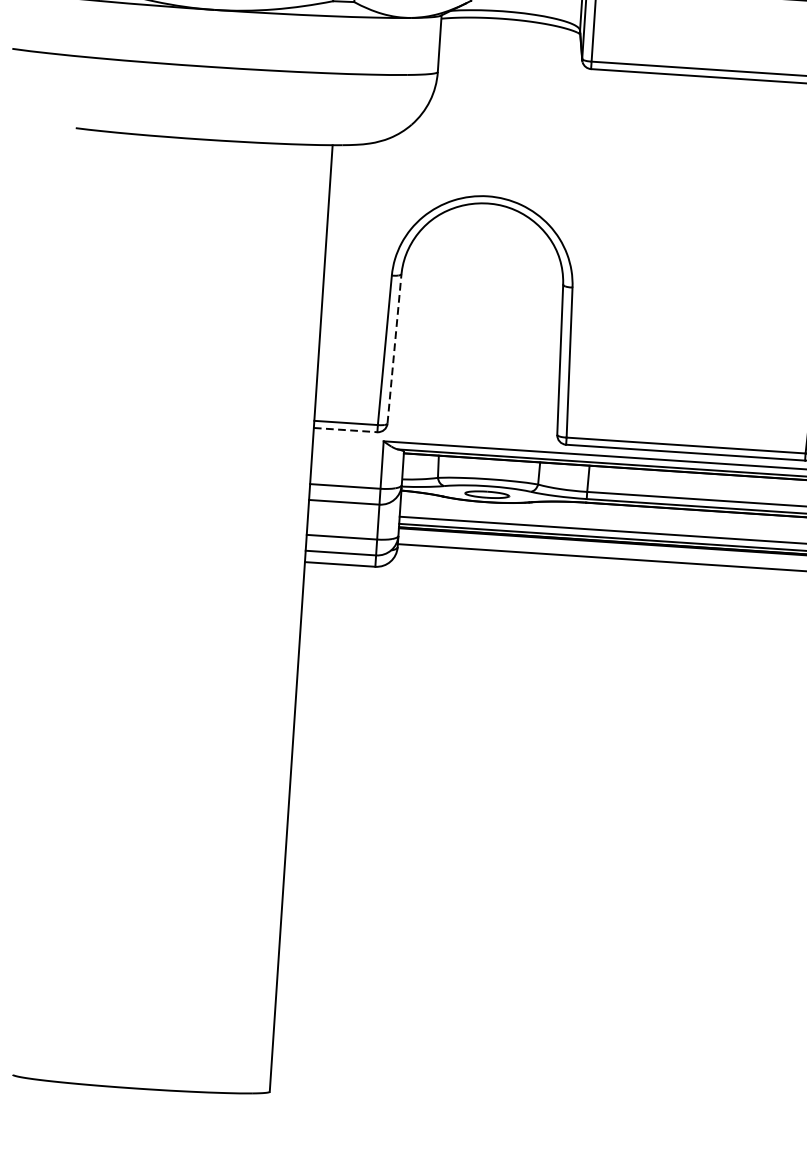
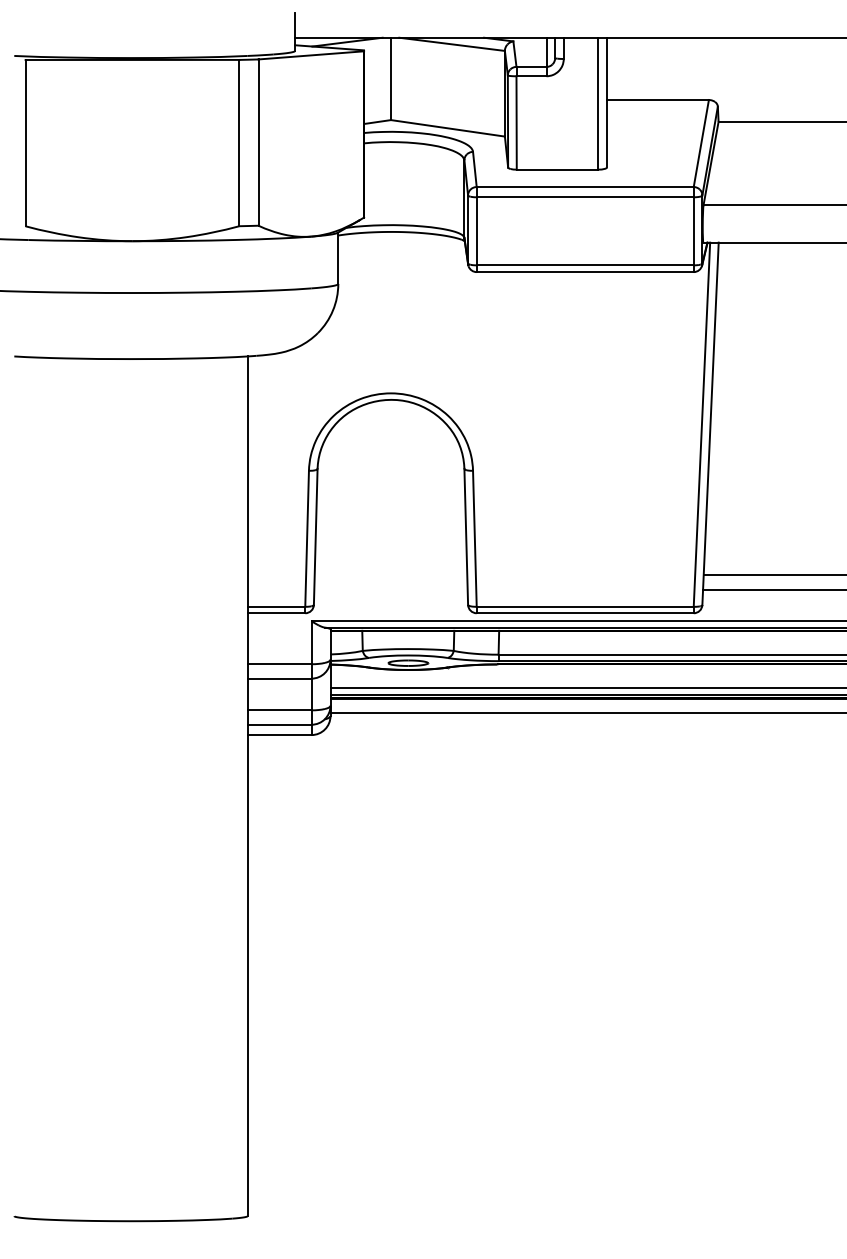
line: (394, 348) -> (315, 536), dashed -> solid
line: (345, 430) -> (276, 613), dashed -> solid

